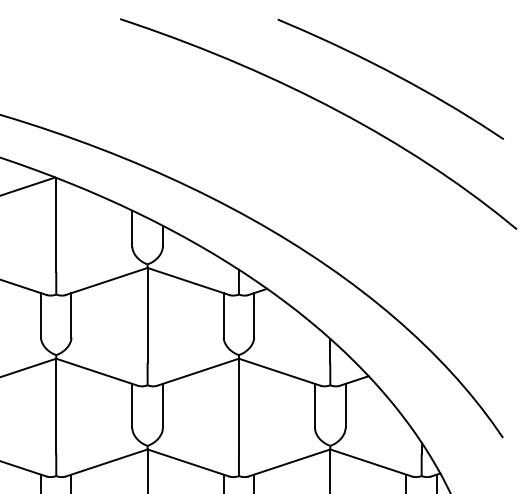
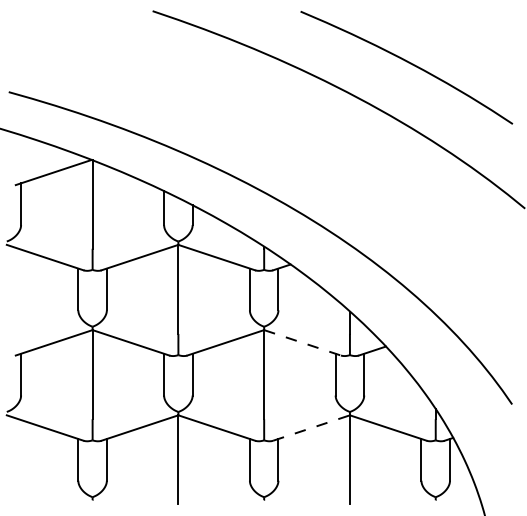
line: (280, 371) -> (303, 342), solid -> dashed
line: (290, 462) -> (312, 427), solid -> dashed

